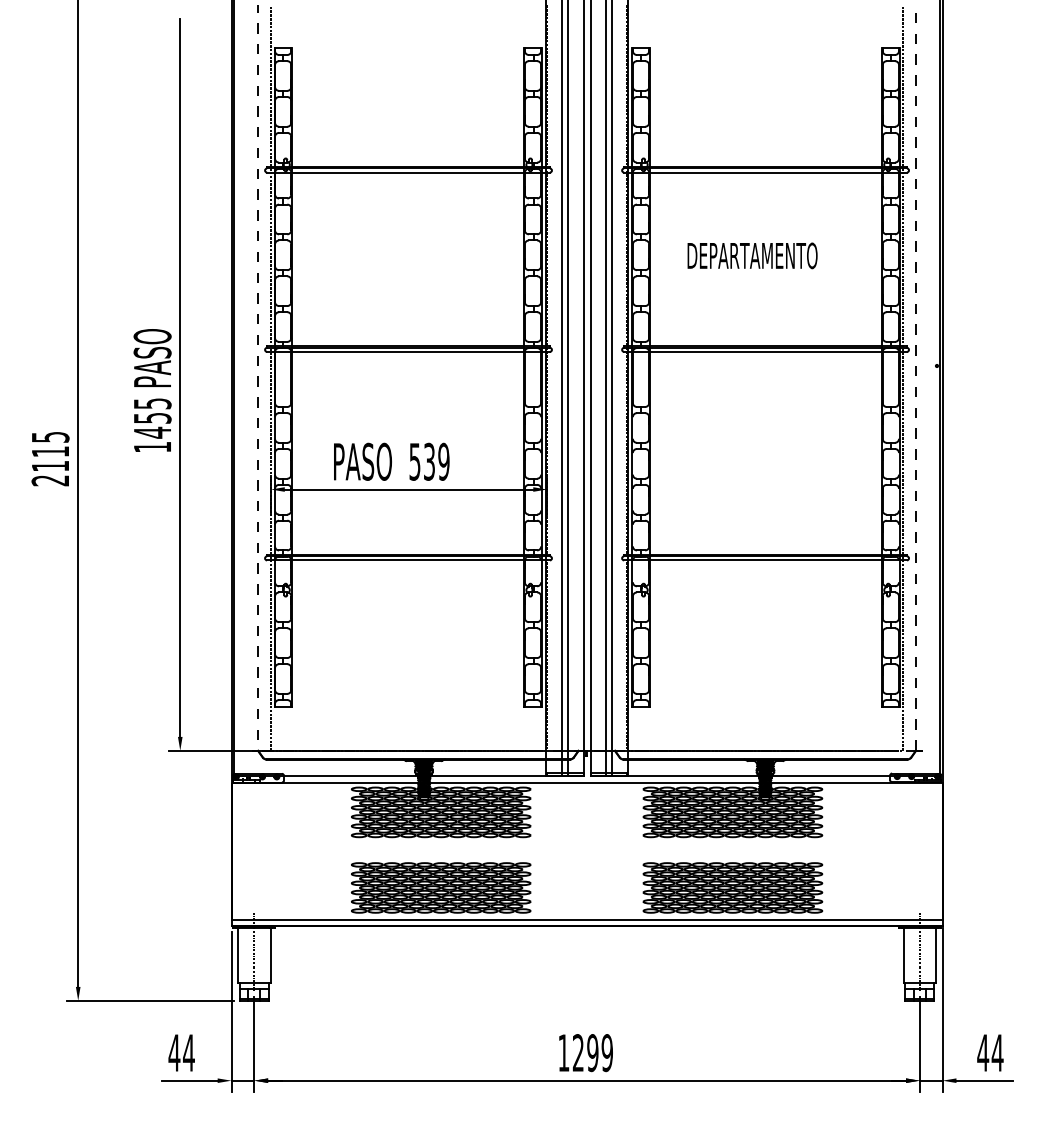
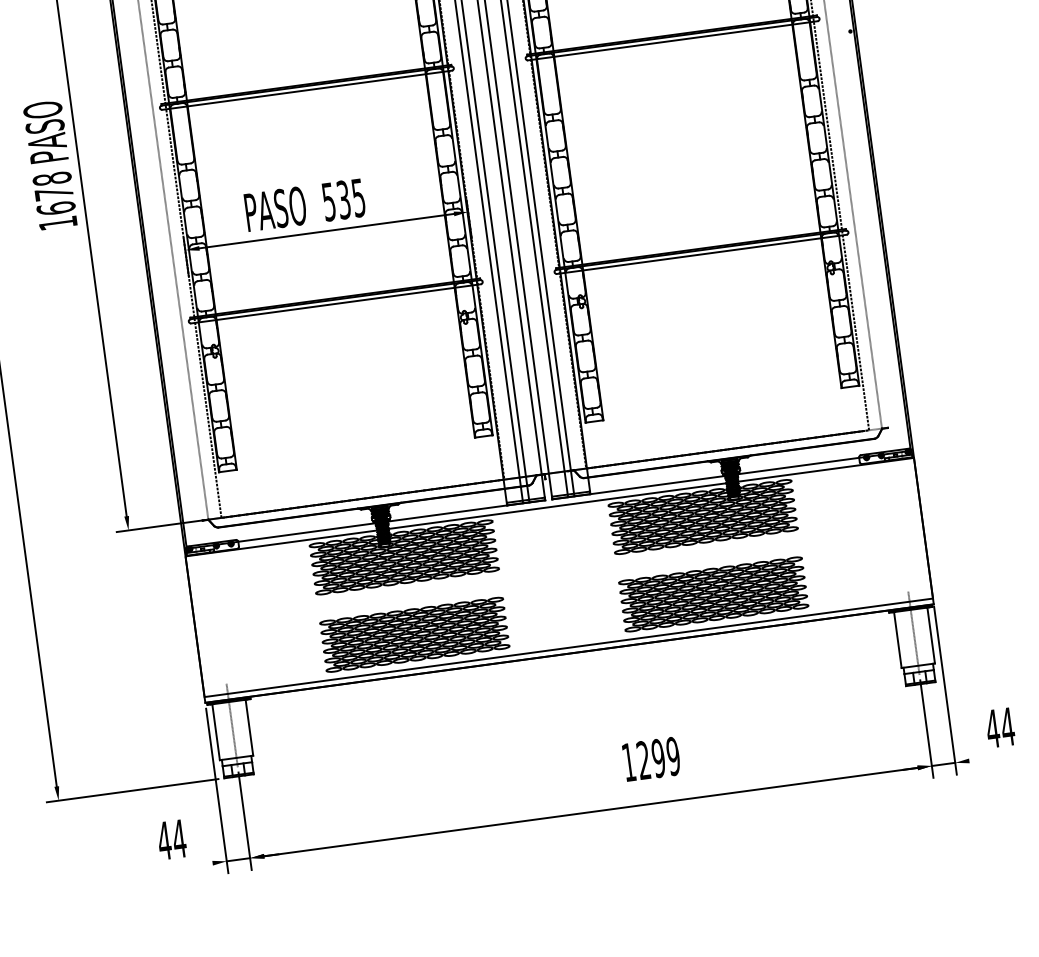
text: (152, 418) -> (54, 193), 1455 -> 1678
text: (443, 461) -> (358, 197), 539 -> 535
text: (585, 1053) -> (651, 759), moved
line: (189, 1080) -> (183, 866), removed
line: (984, 1080) -> (998, 756), removed

